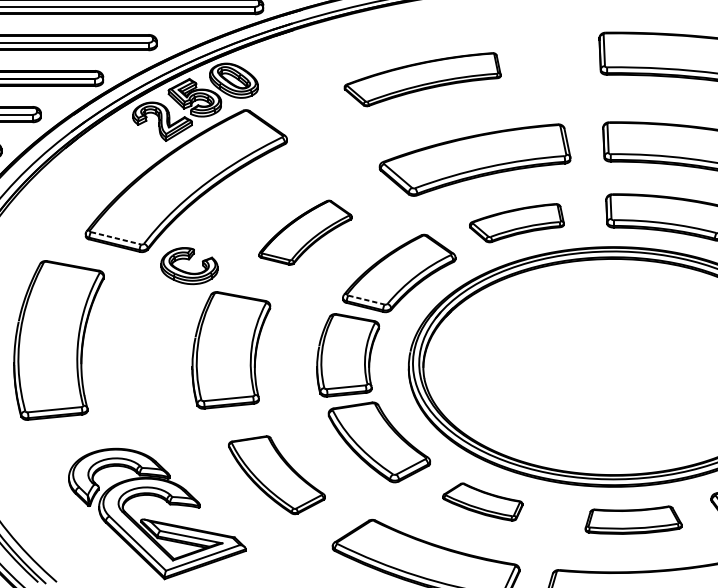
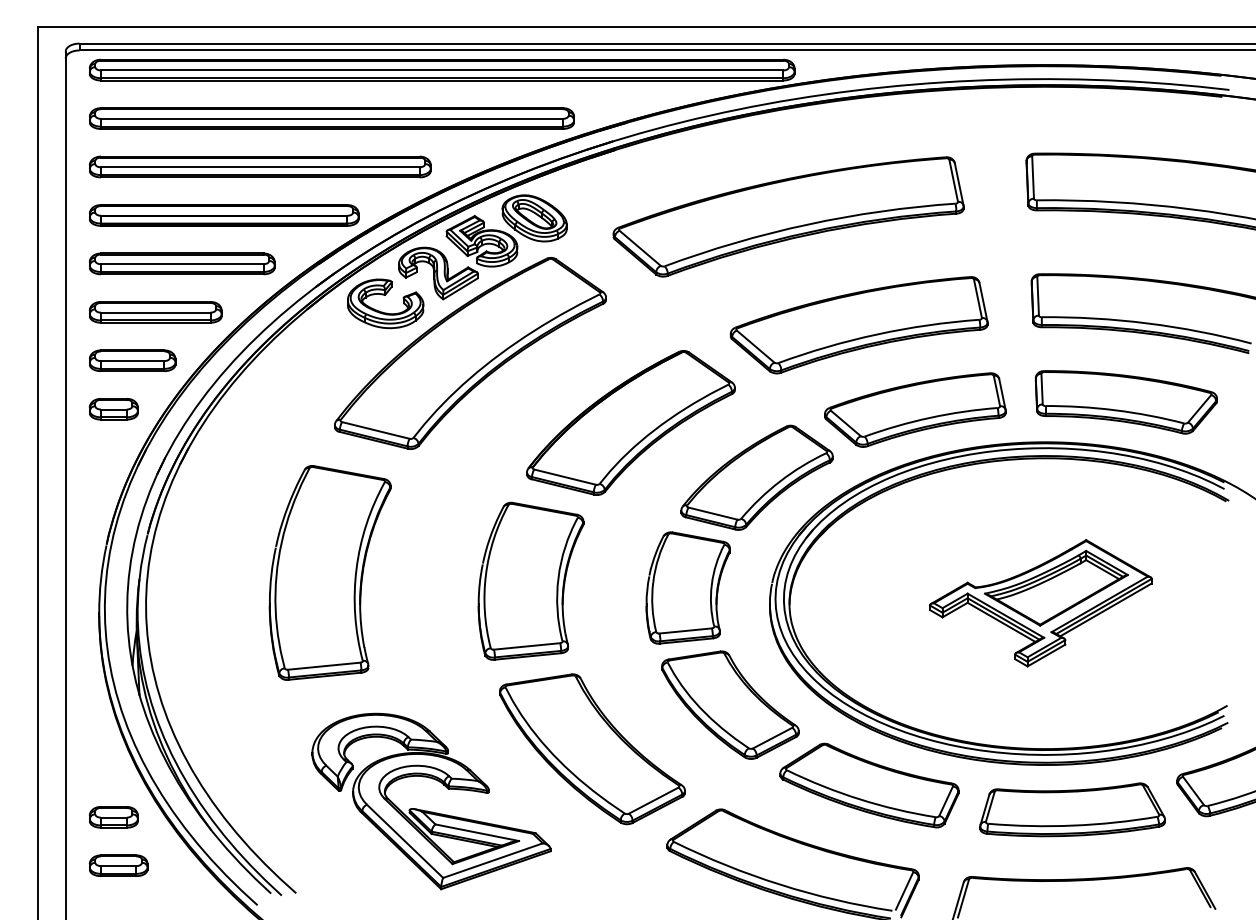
part: (422, 79) -> (788, 216), size x1.67
part: (516, 222) -> (915, 409), size x1.43
part: (305, 232) -> (630, 422), size x1.67
line: (115, 238) -> (375, 430), dashed -> solid
part: (189, 259) -> (385, 295), moved
line: (366, 300) -> (713, 513), dashed -> solid
part: (58, 340) -> (329, 572), moved
part: (609, 366) -> (1040, 603), added
part: (276, 475) -> (592, 749), size x1.43
part: (482, 502) -> (869, 785), size x1.67
part: (633, 519) -> (1072, 809), size x1.43

